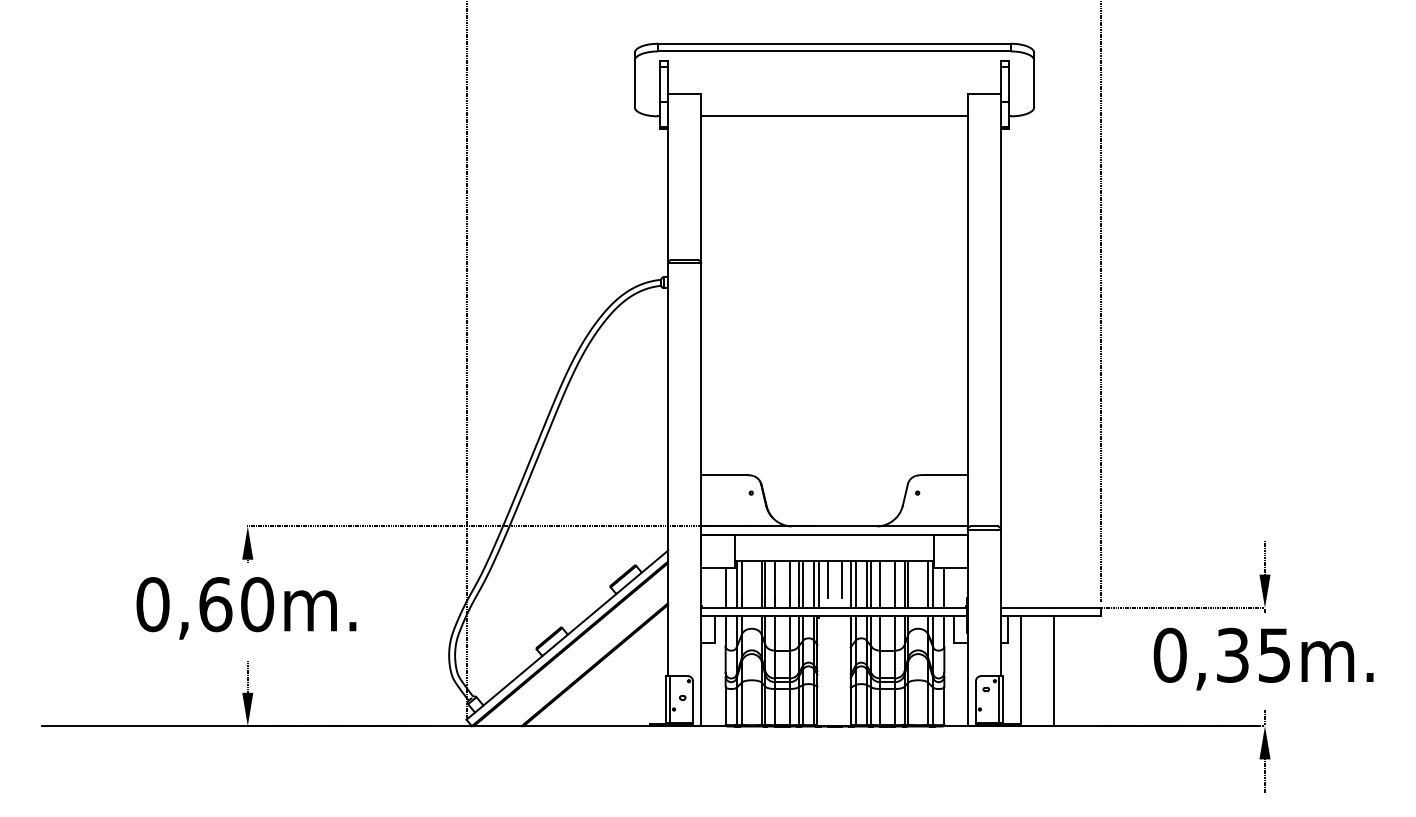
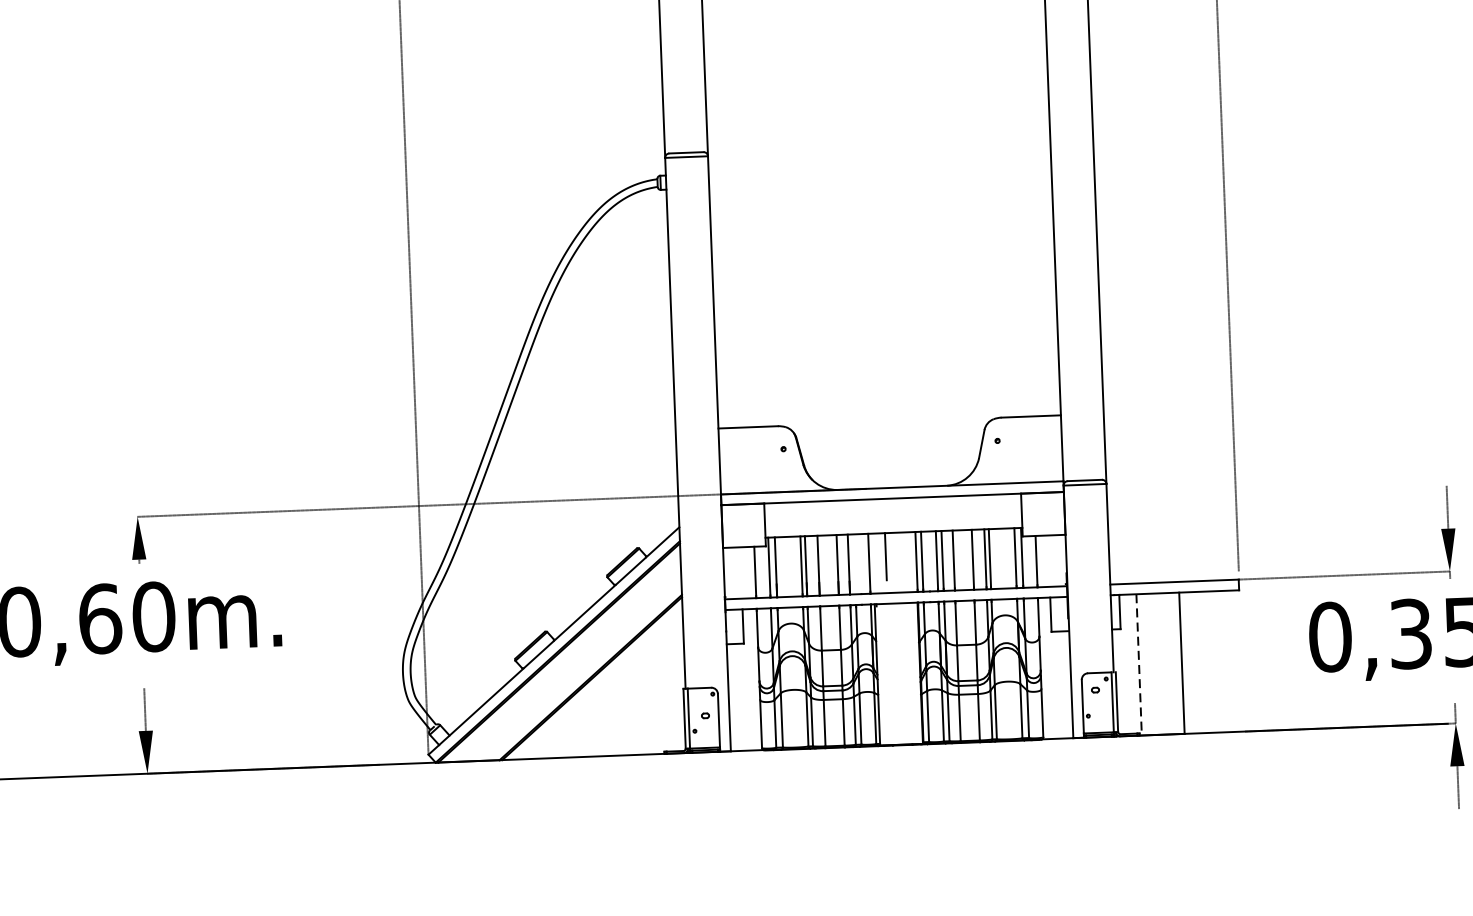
line: (842, 579) -> (905, 555), removed
line: (802, 584) -> (853, 564), removed
line: (818, 584) -> (874, 563), removed
line: (1020, 671) -> (1138, 665), solid -> dashed

